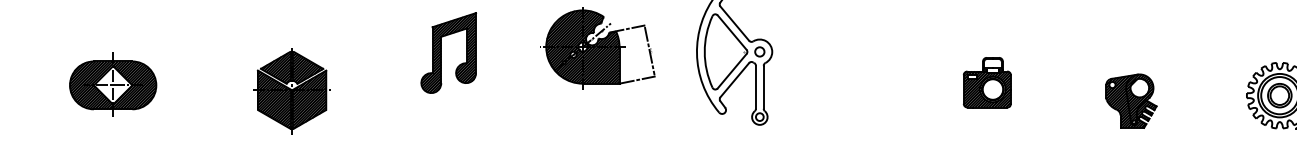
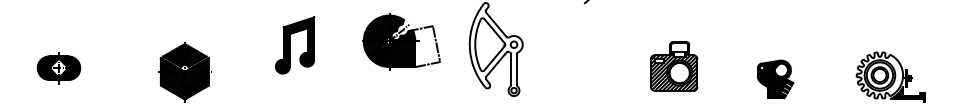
part: (986, 82) -> (673, 66), size x1.4
part: (112, 84) -> (58, 67), size x0.7

